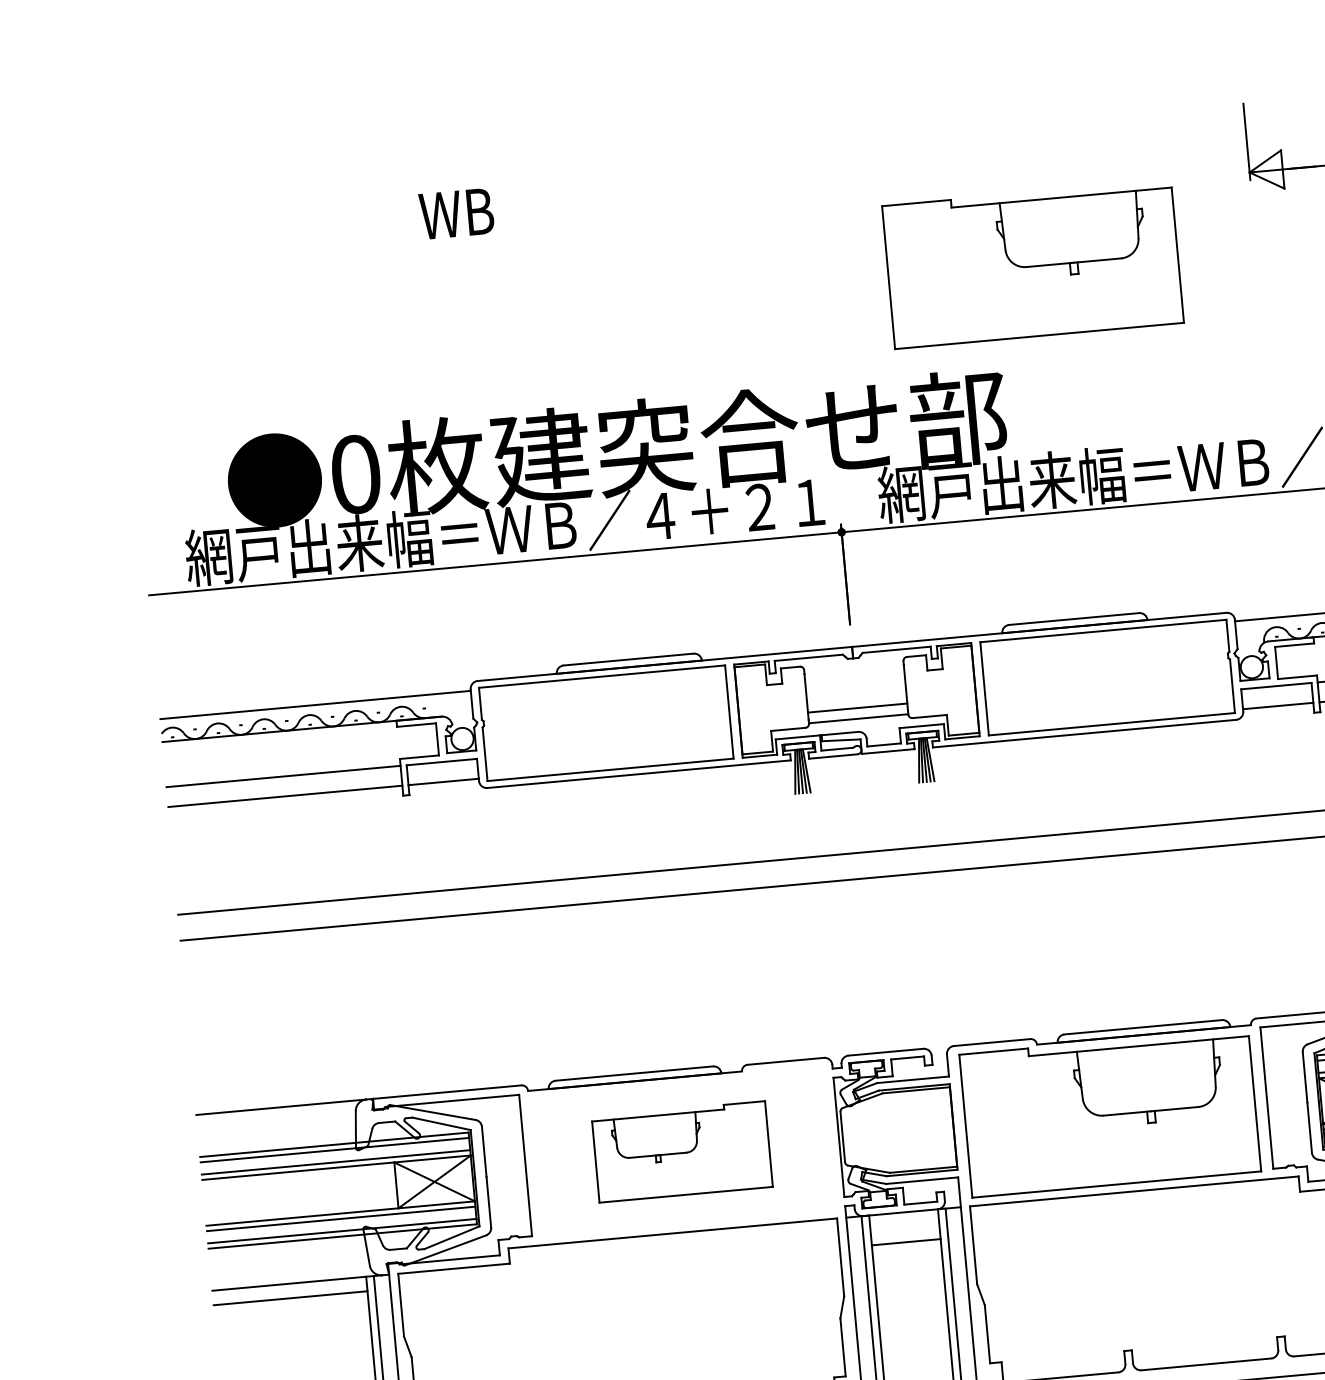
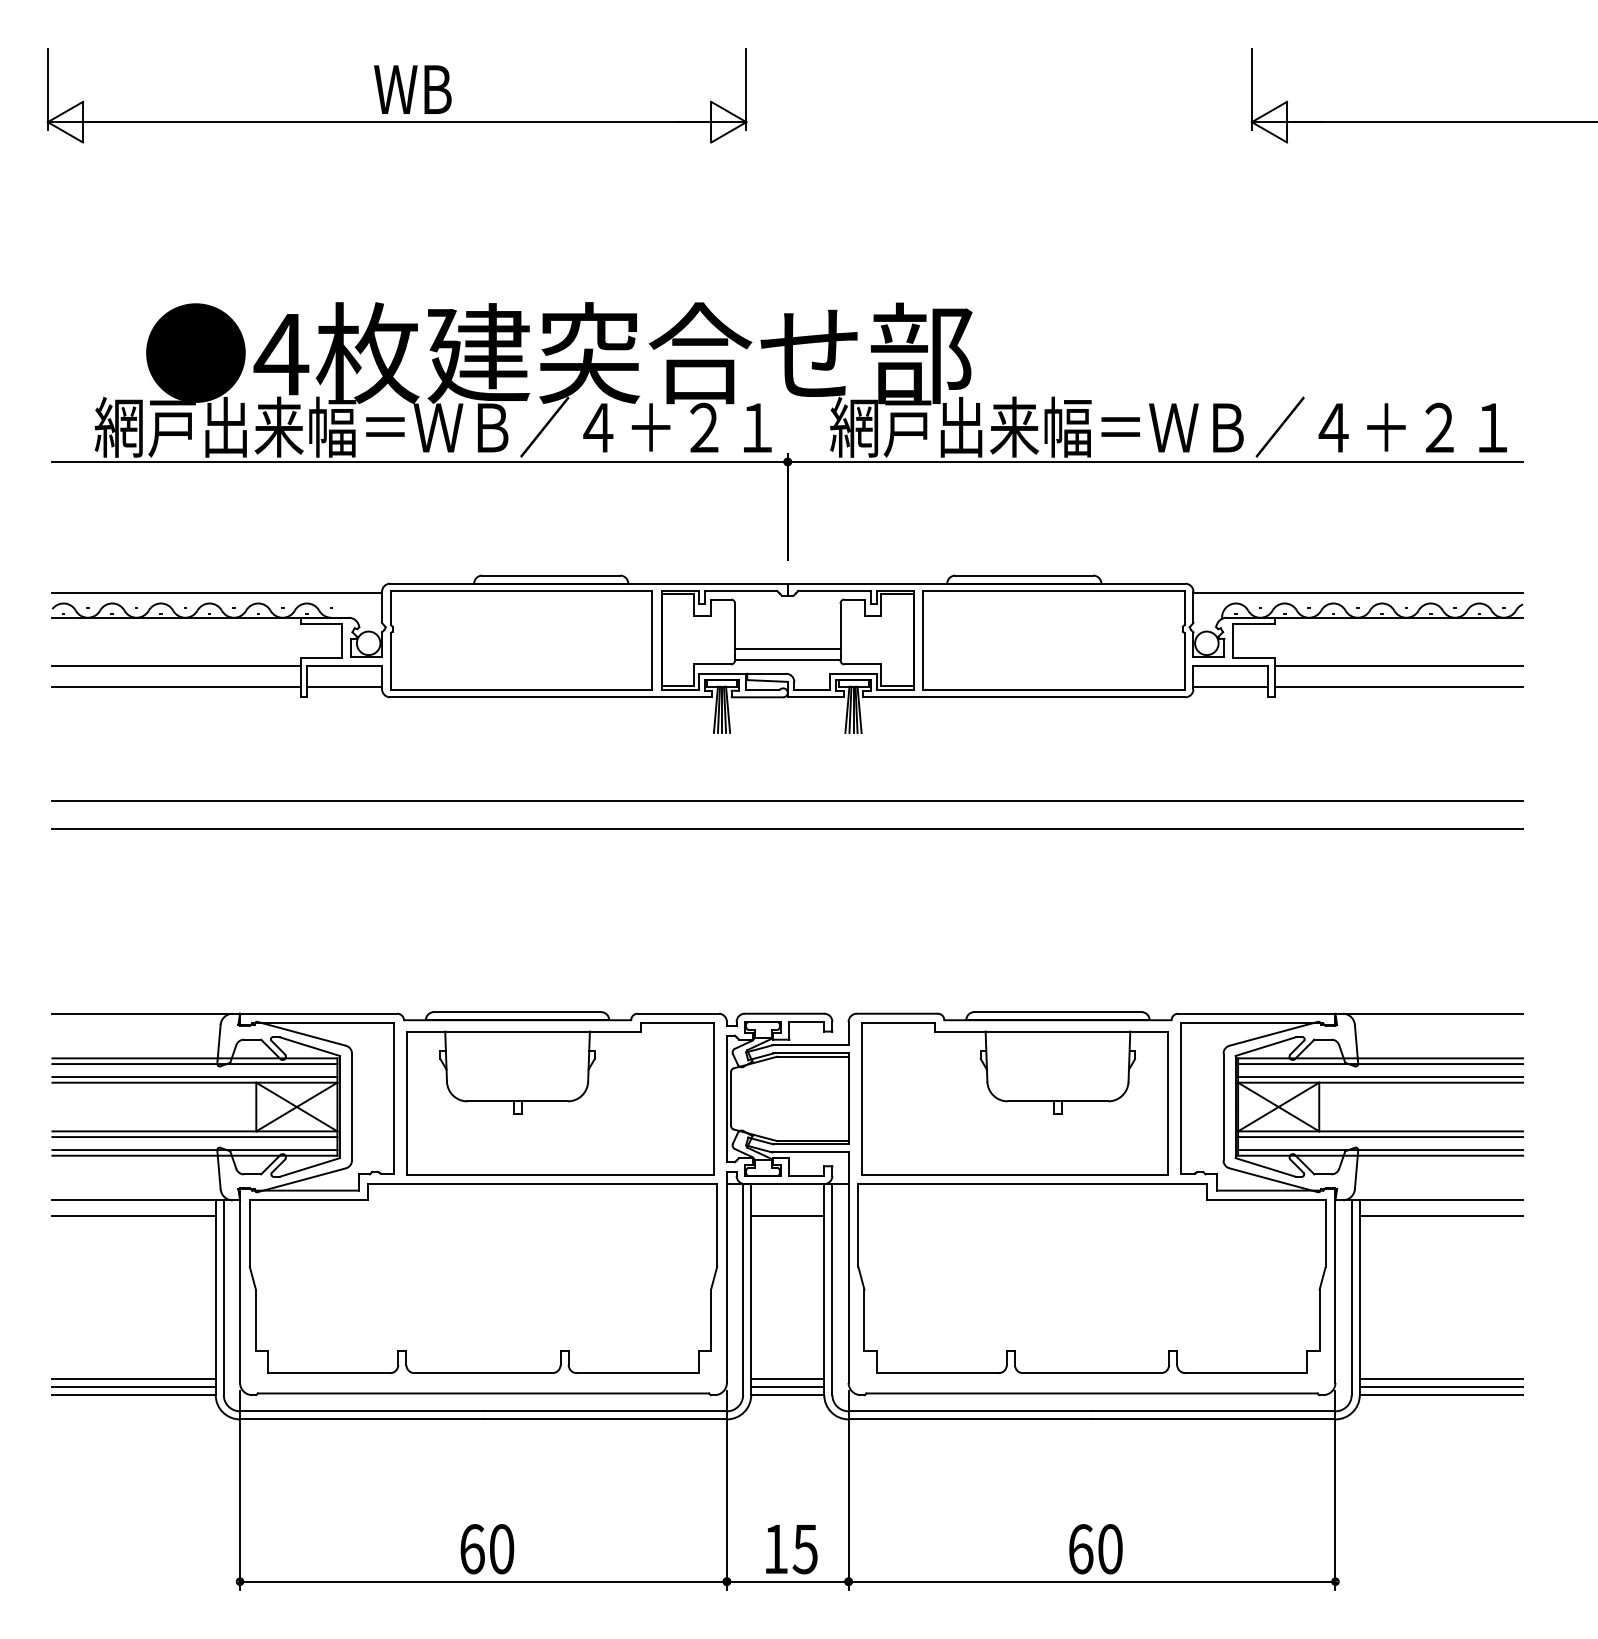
part: (443, 245) -> (396, 121), added
part: (1032, 263) -> (1014, 197), removed
text: (355, 474) -> (281, 354), 0 -> 4
part: (682, 1151) -> (560, 1098), size x1.67

